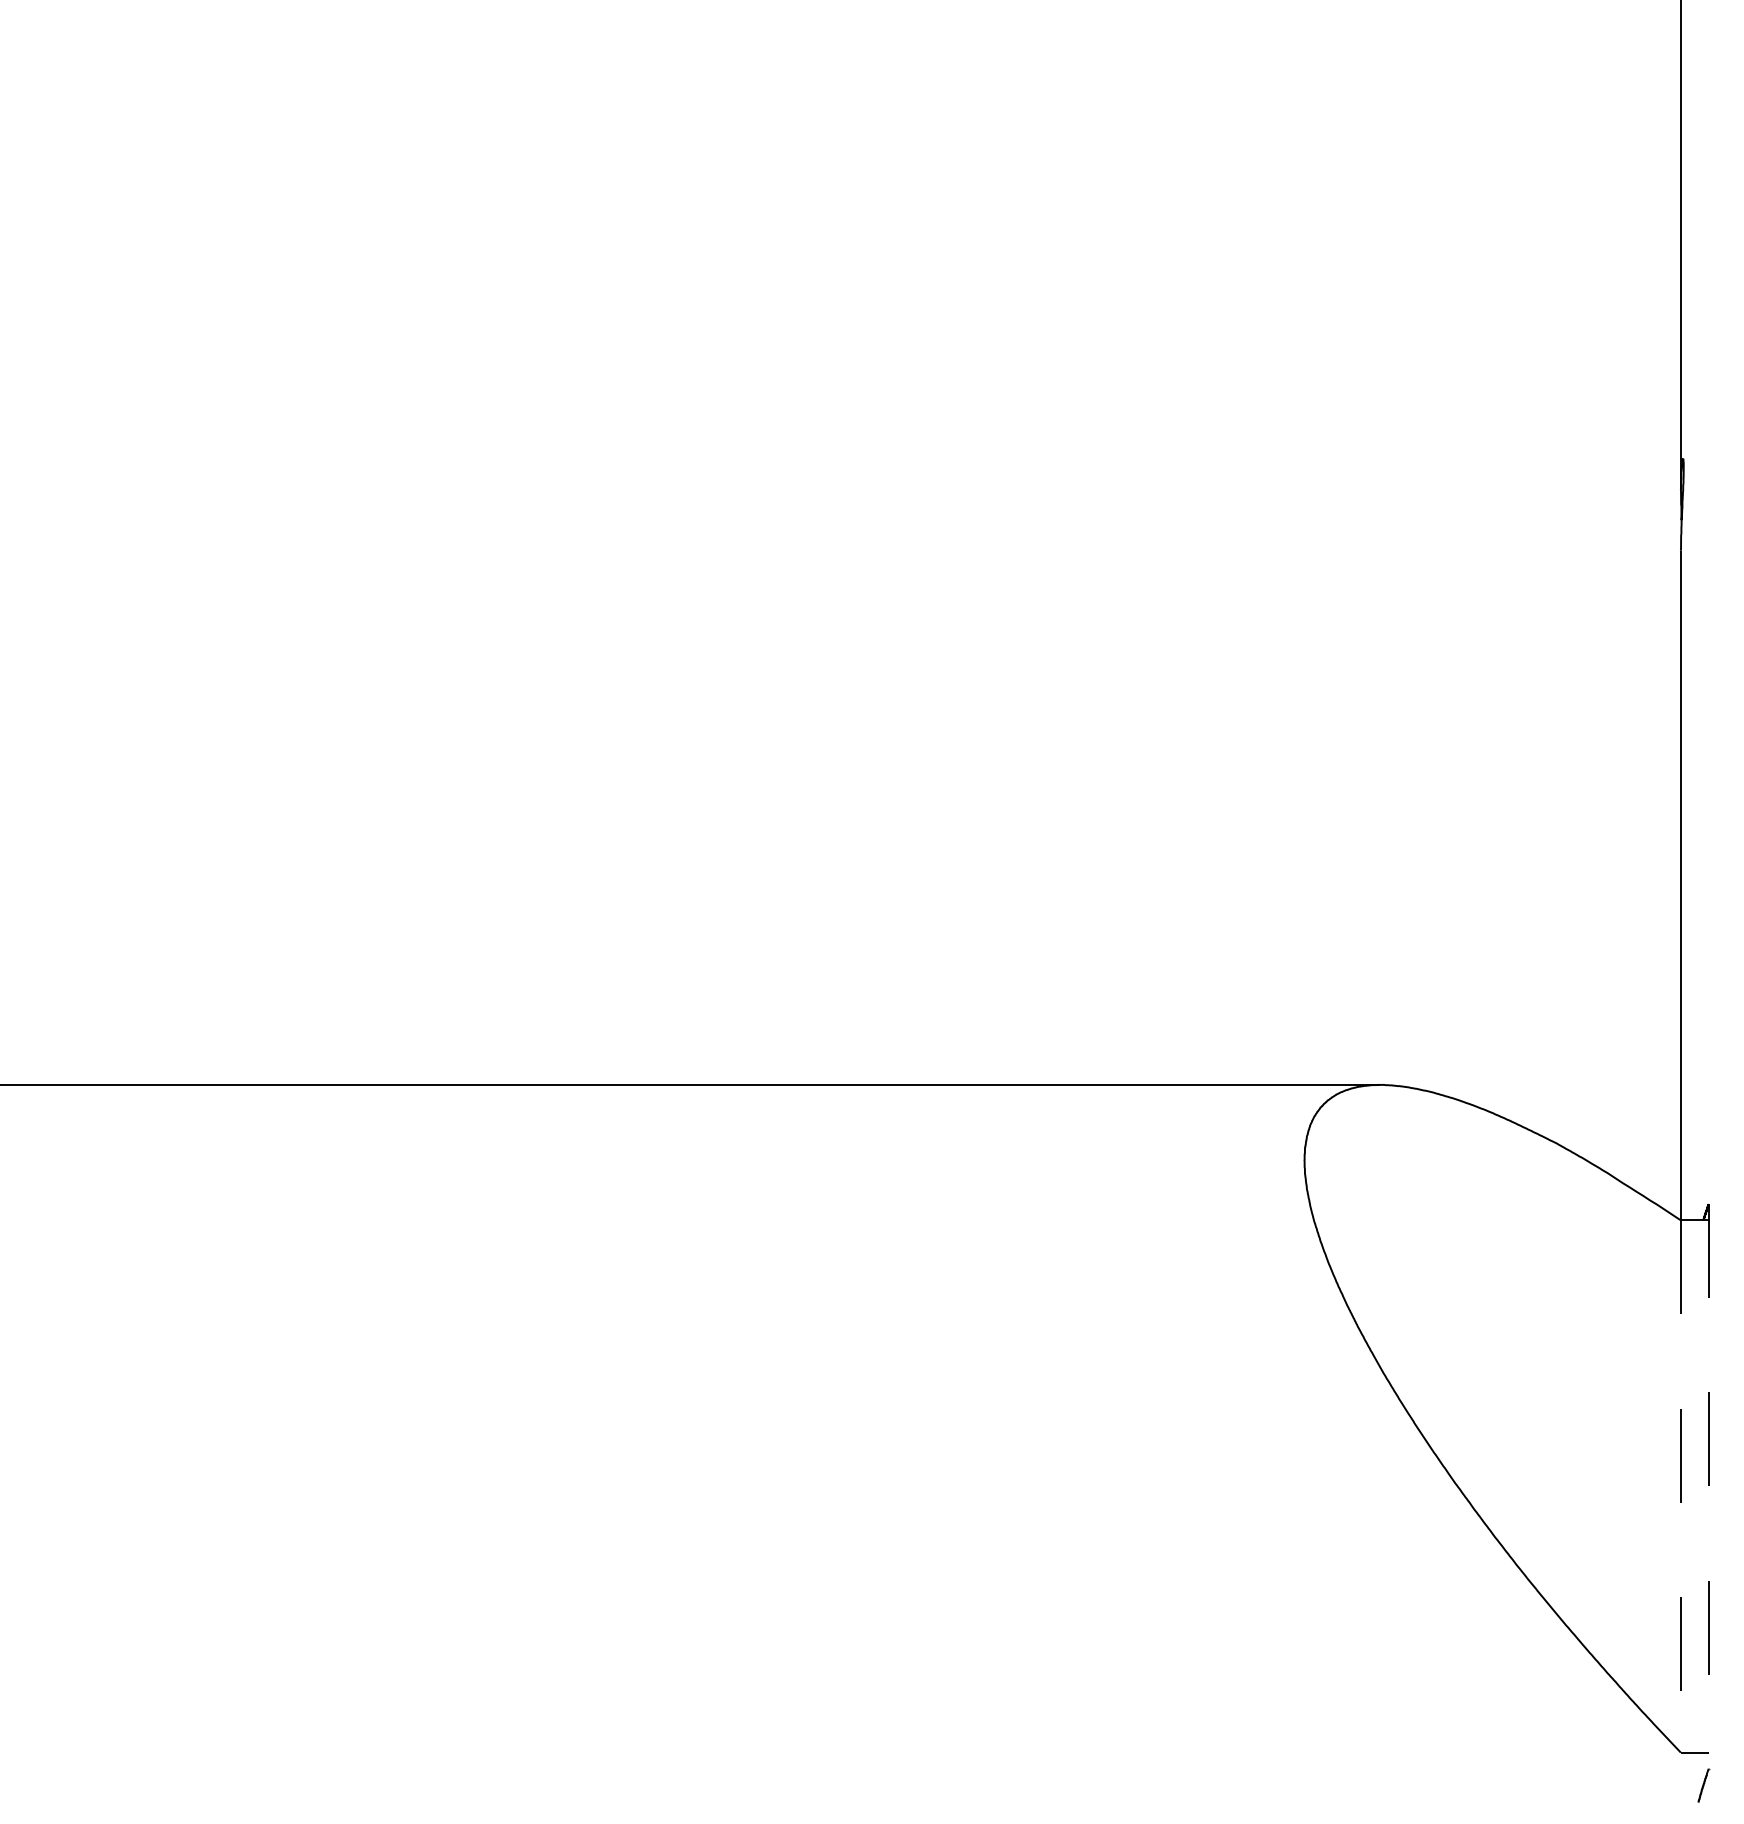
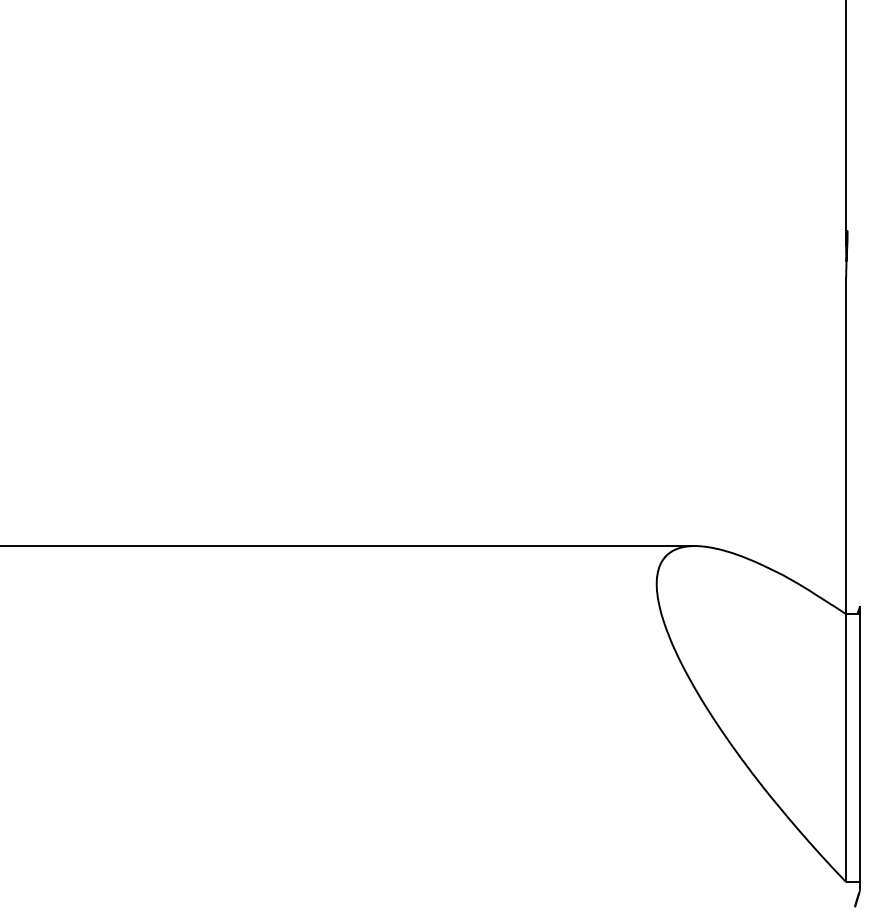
line: (1681, 1487) -> (846, 748), dashed -> solid
line: (1709, 1487) -> (860, 748), dashed -> solid

